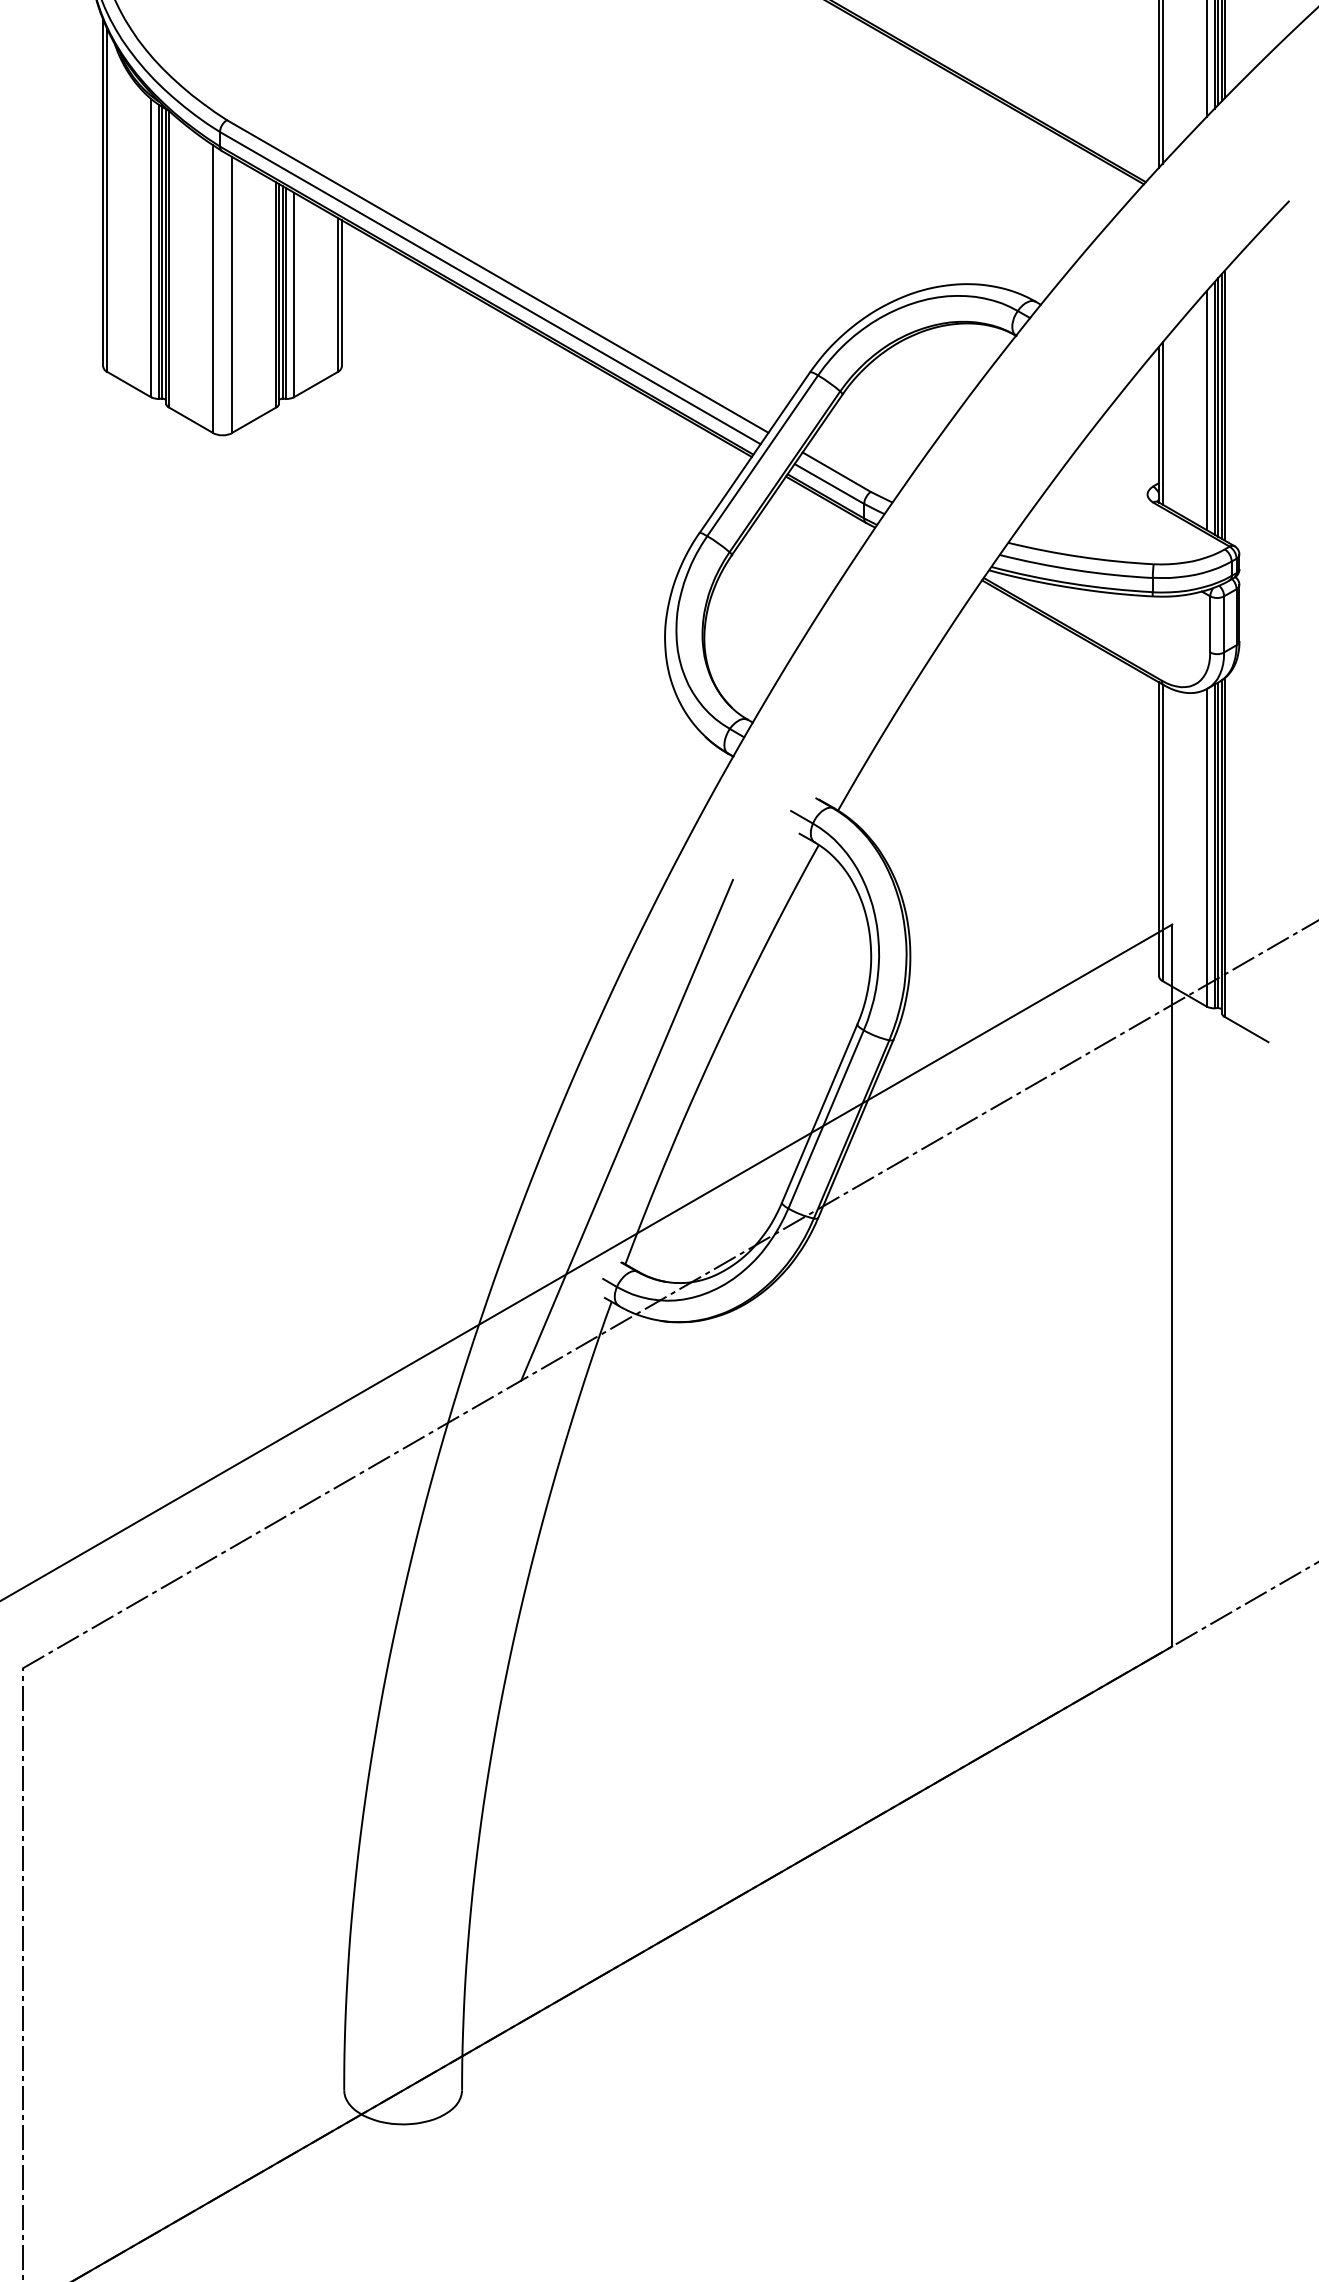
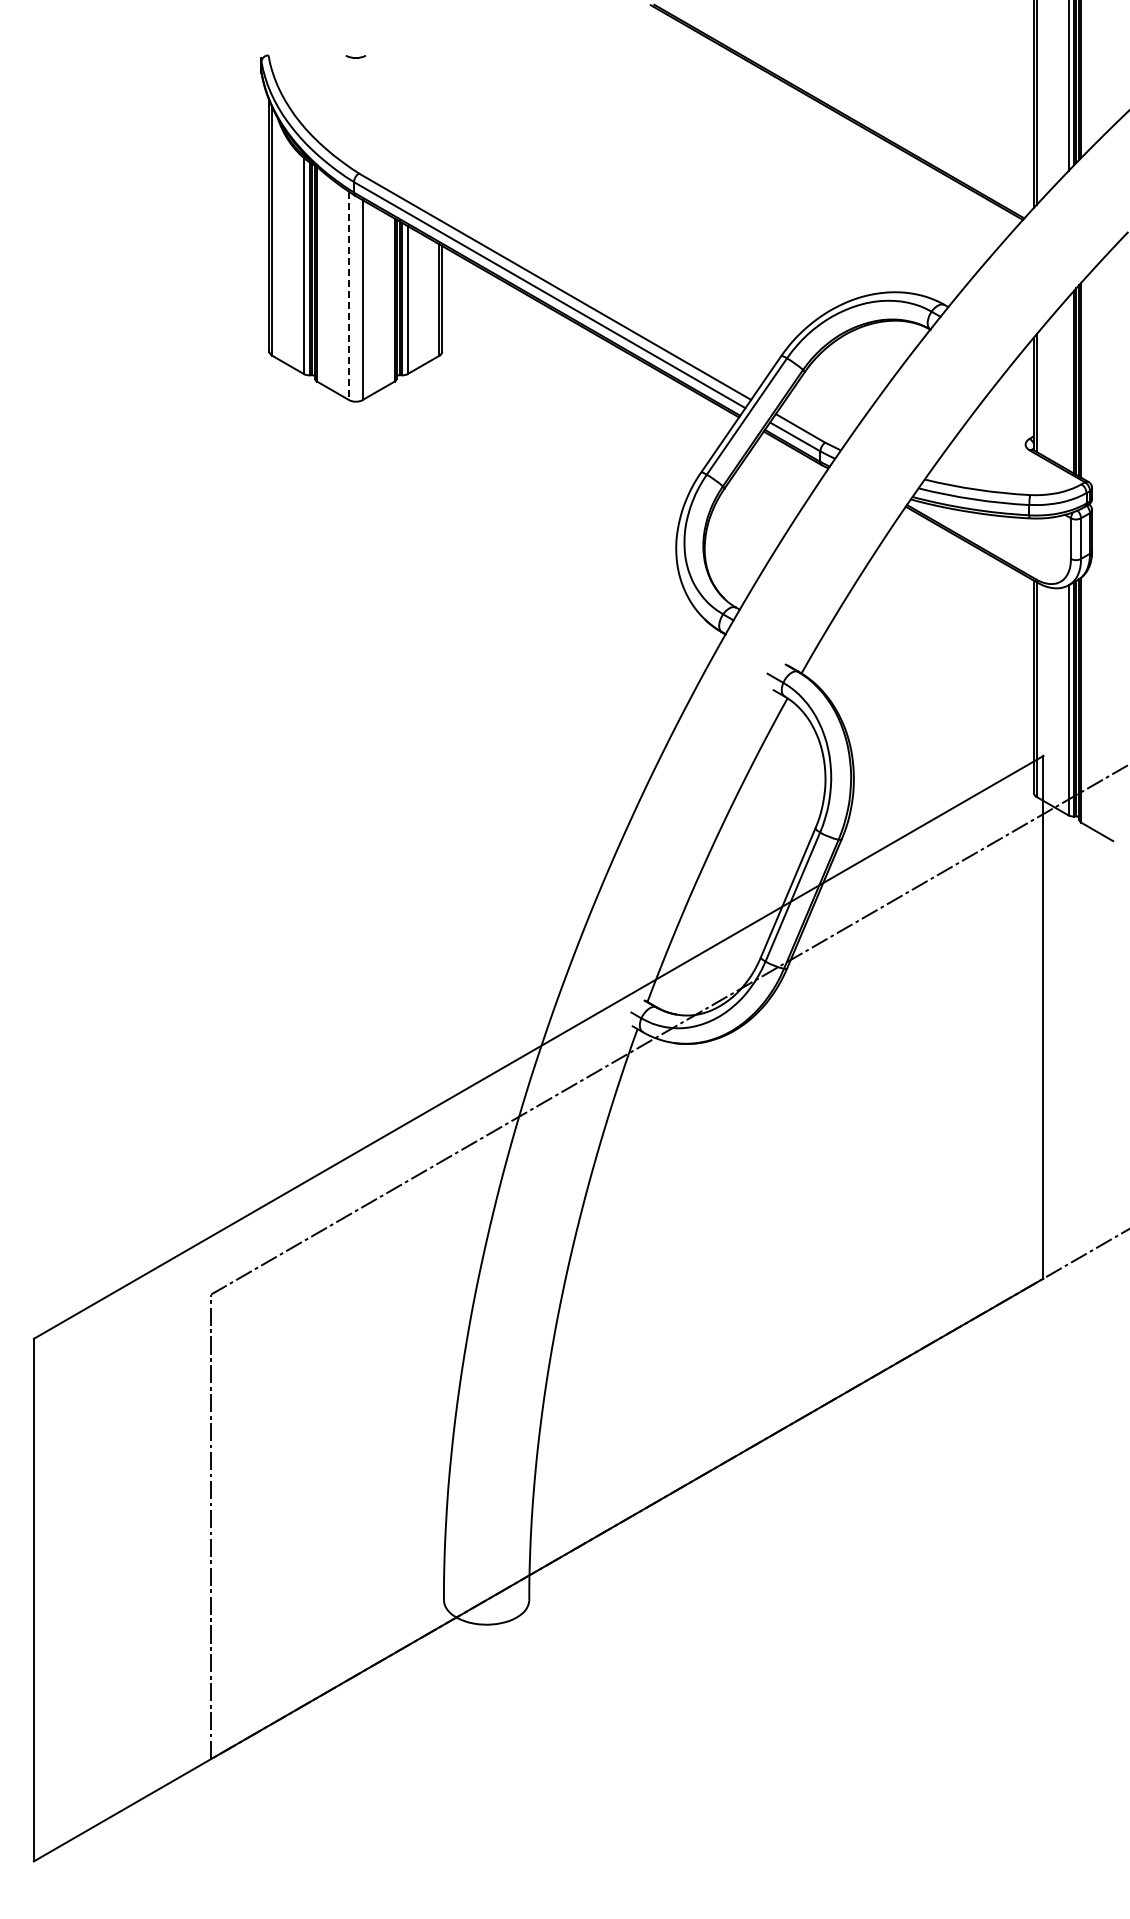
line: (212, 290) -> (348, 296), solid -> dashed
line: (1206, 410) -> (1068, 383), removed
line: (626, 1129) -> (648, 904), removed

